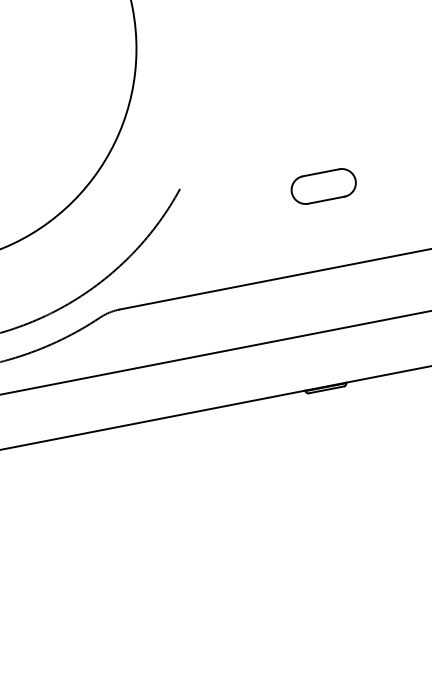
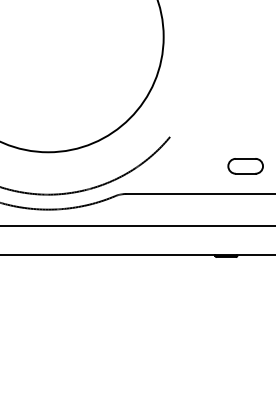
part: (323, 186) -> (245, 166), moved

